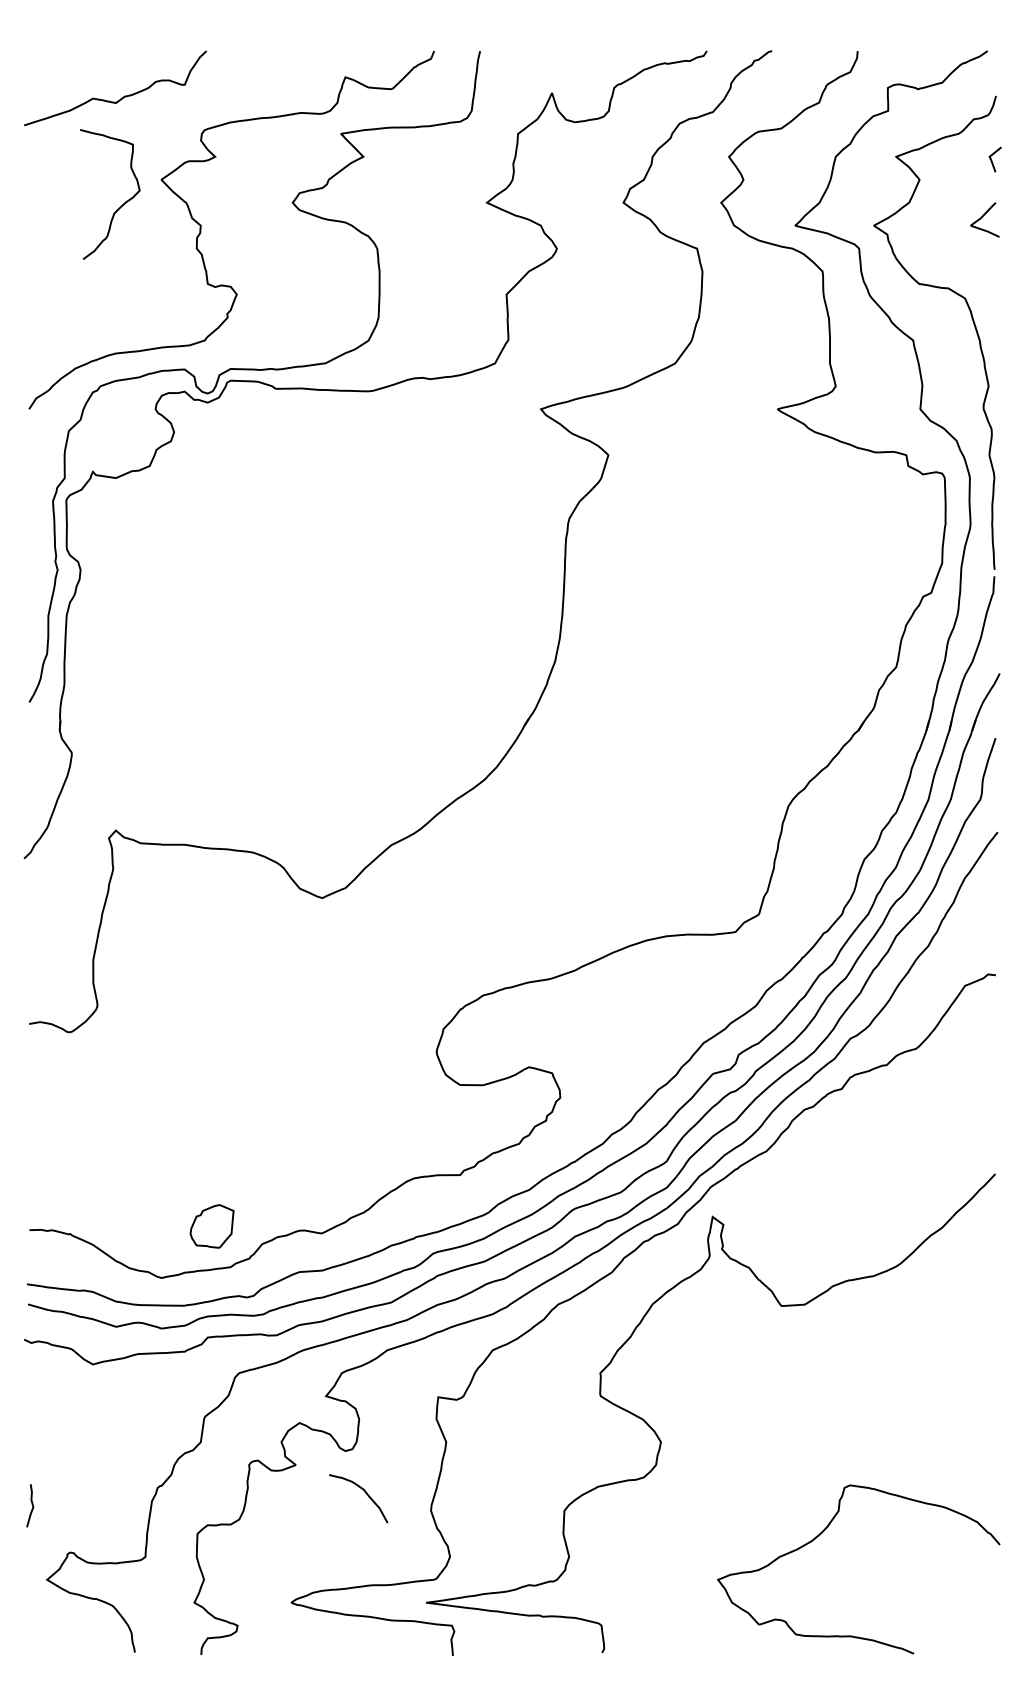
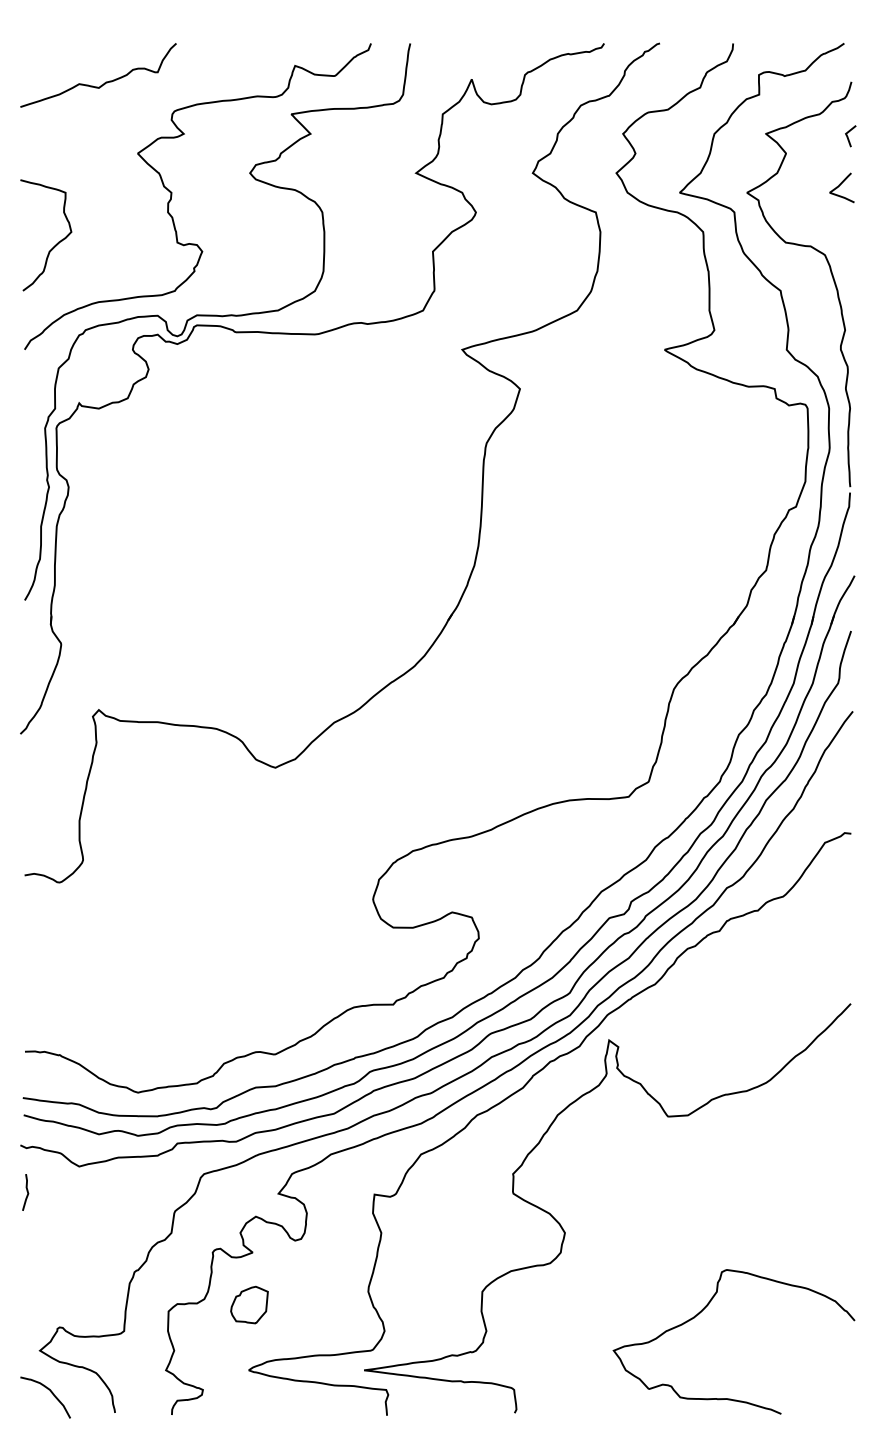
curve: (118, 207) -> (53, 246), moved
part: (211, 1226) -> (249, 1305), moved
curve: (364, 1492) -> (50, 1392), moved
curve: (31, 1504) -> (26, 1191), moved

